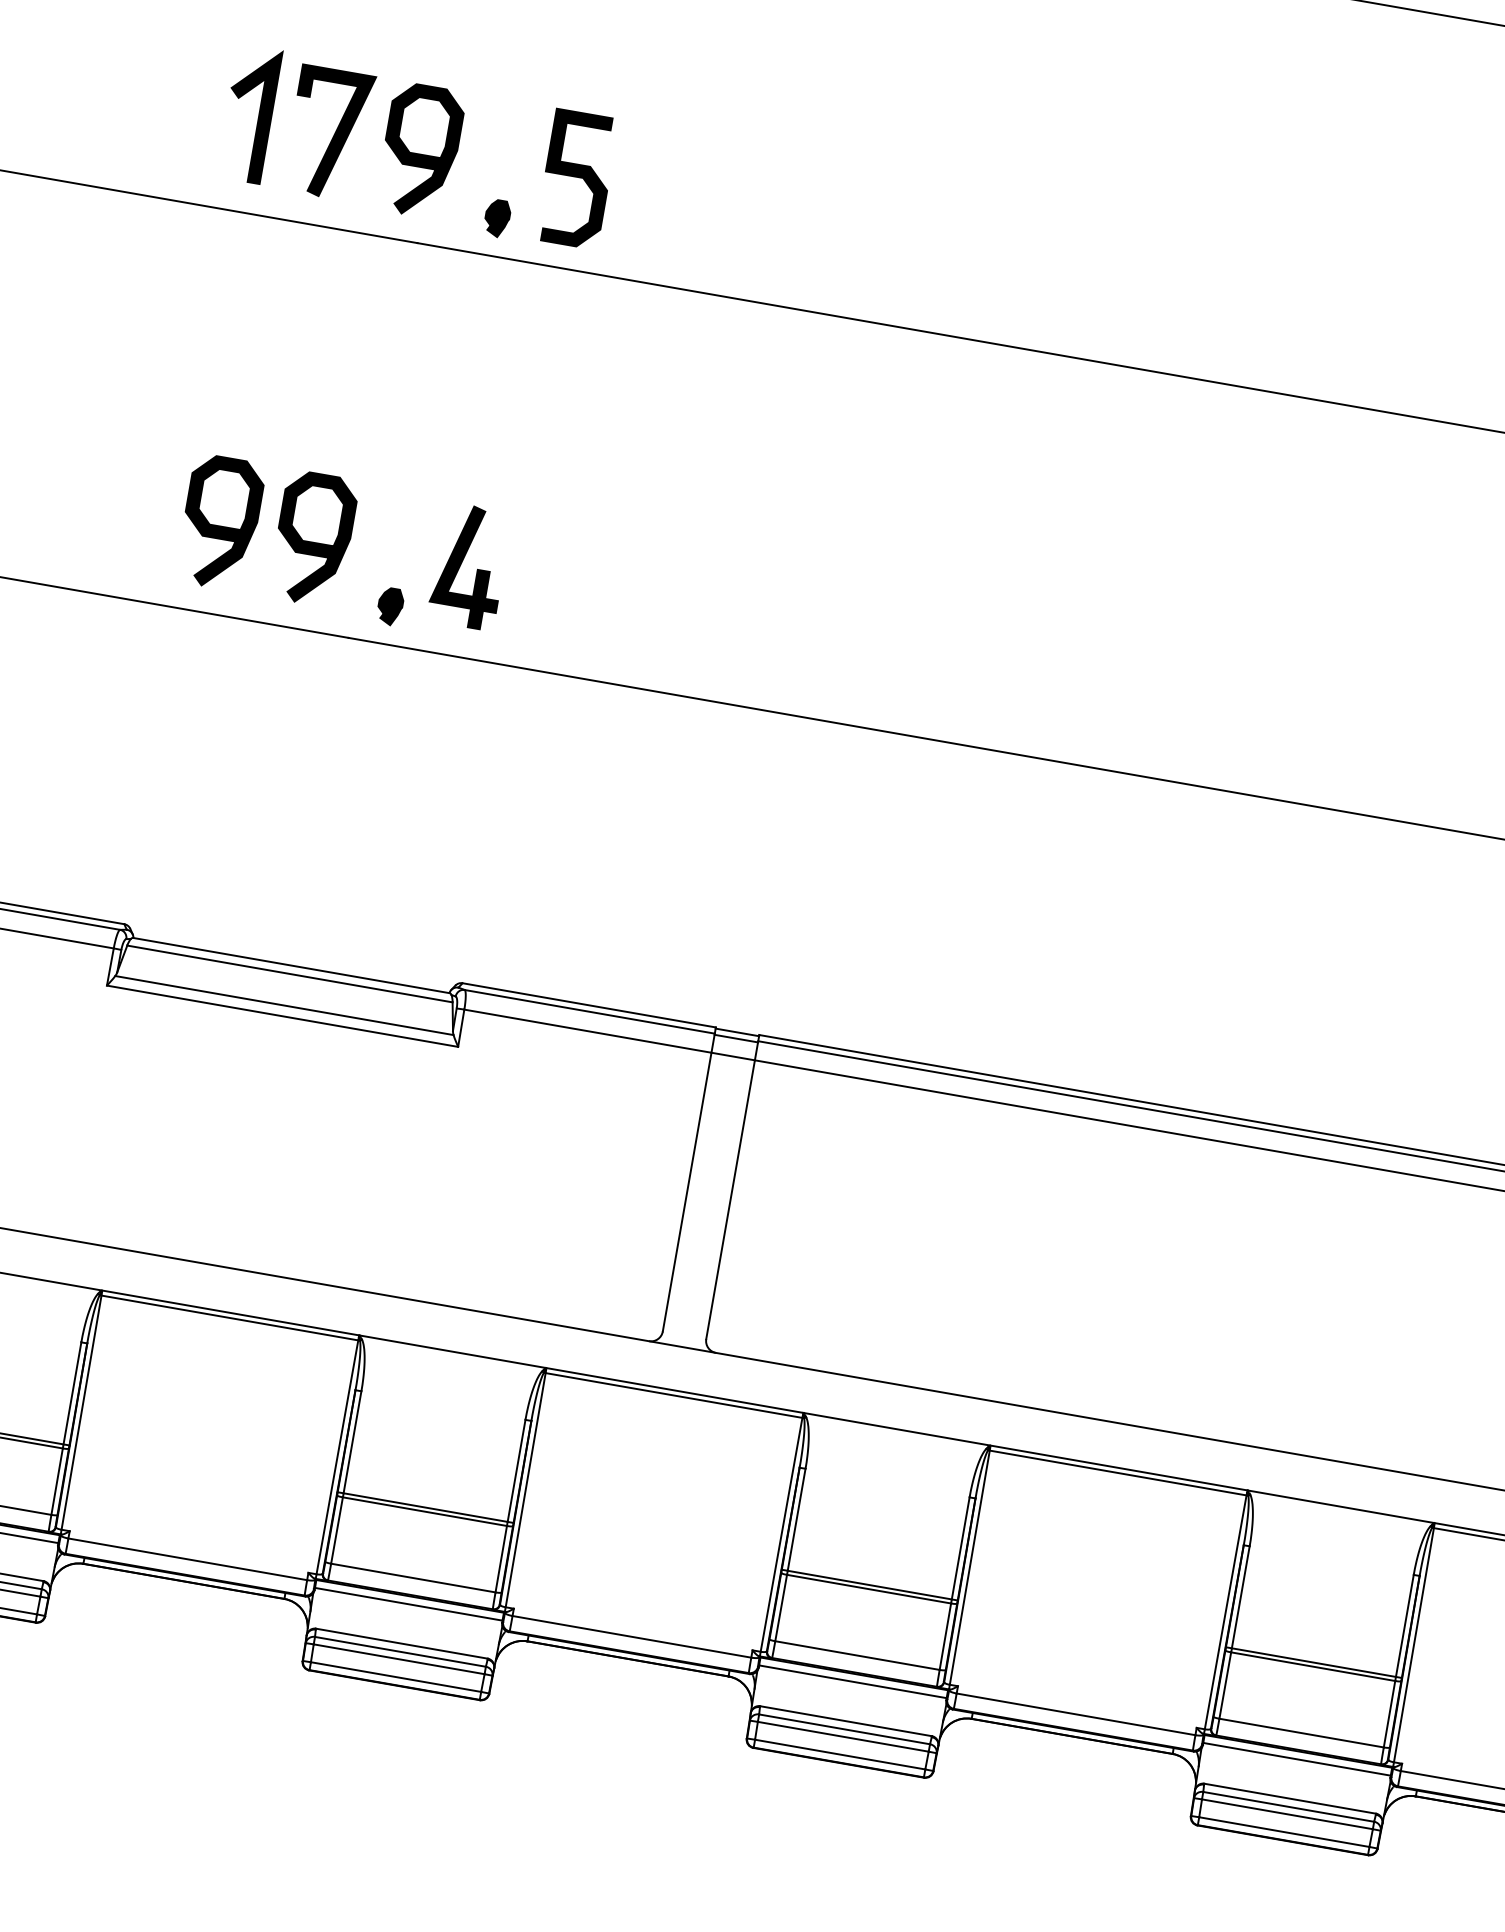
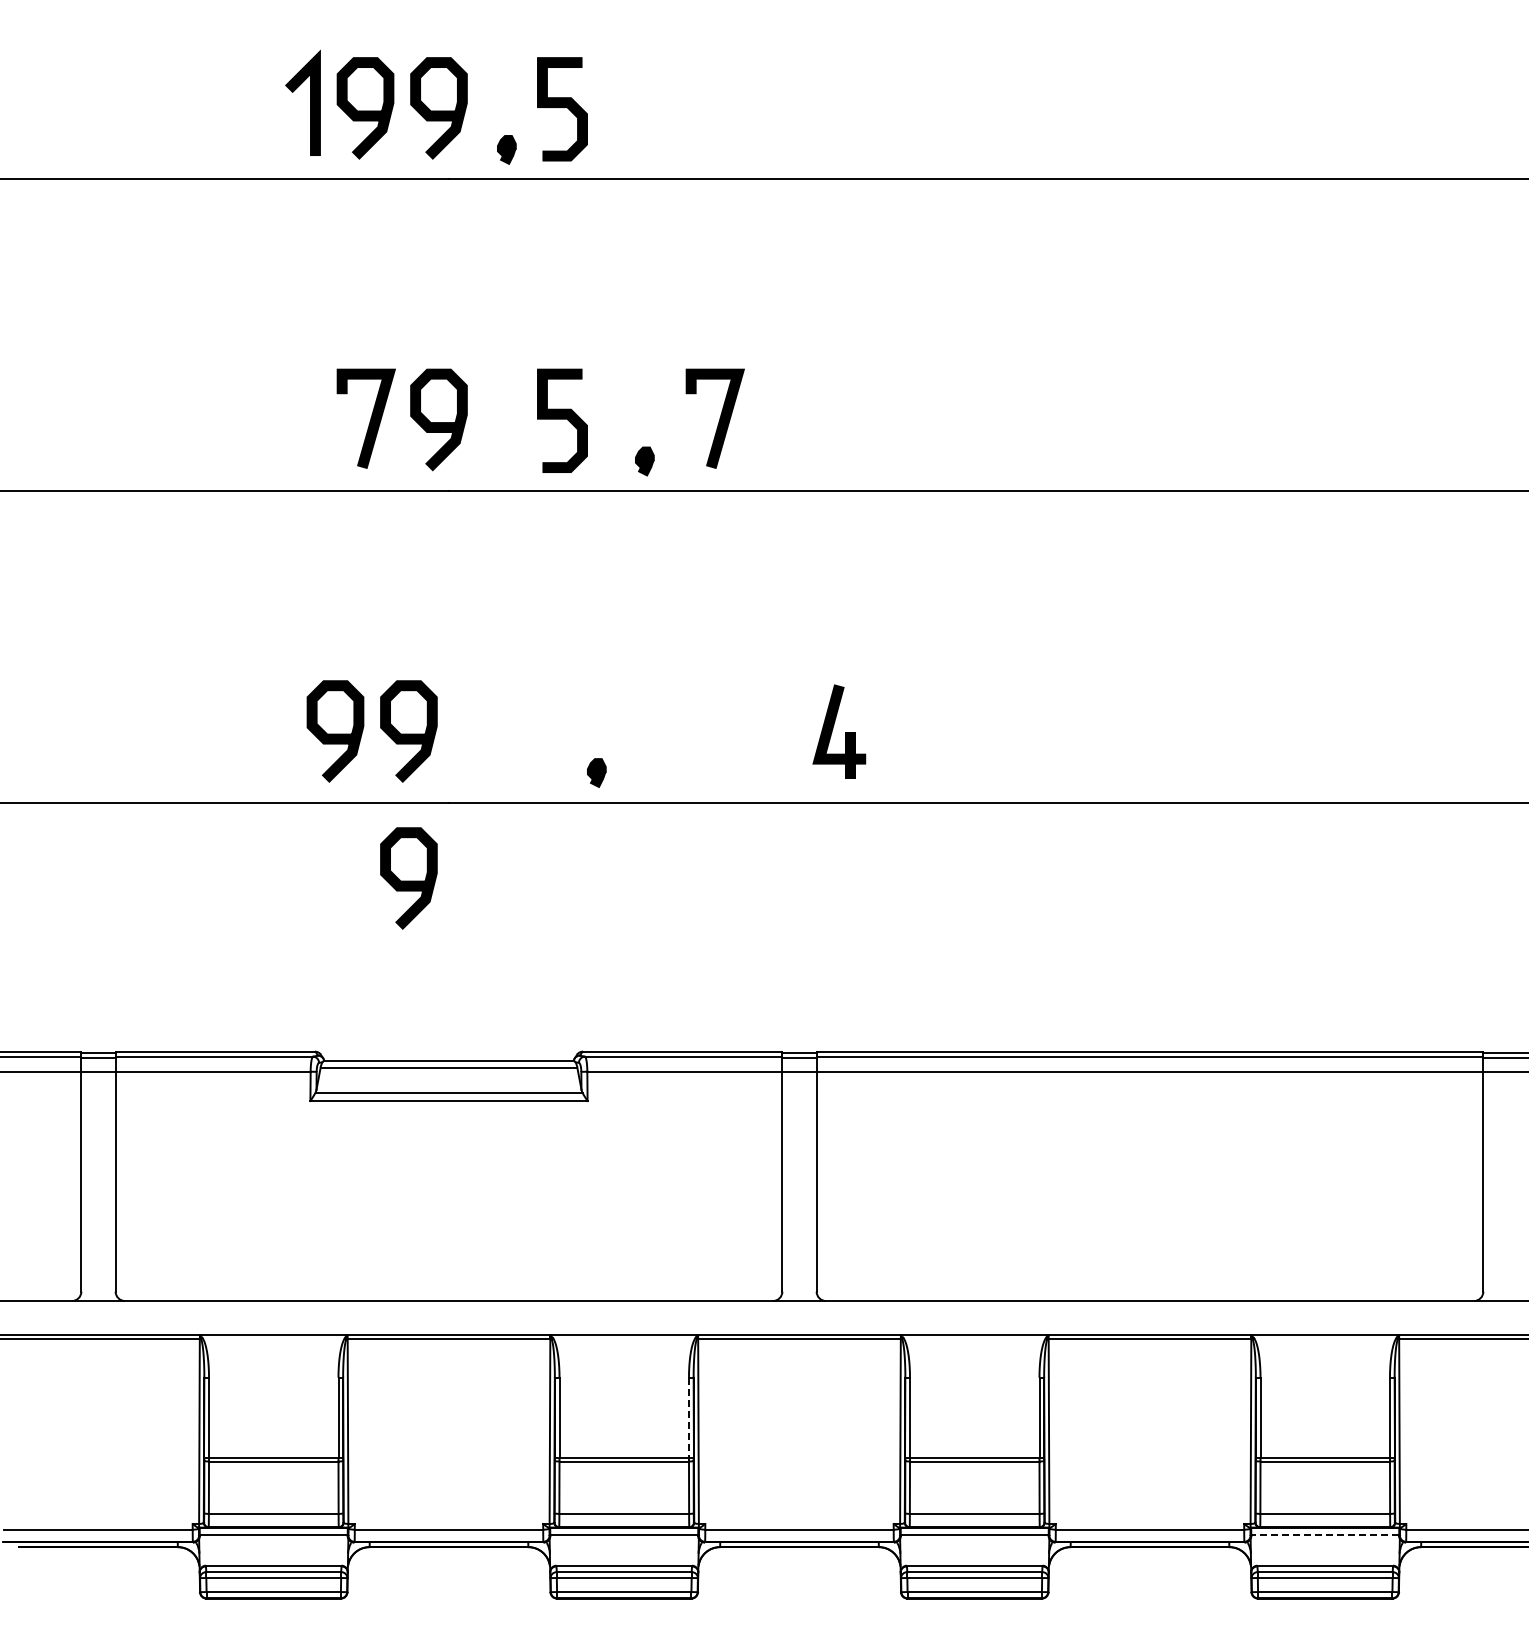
line: (258, 115) -> (310, 414), removed
line: (776, 211) -> (719, 418), added
part: (496, 218) -> (644, 461), moved
part: (477, 568) -> (845, 732), moved
part: (390, 605) -> (596, 772), moved
curve: (280, 727) -> (408, 880), added
line: (515, 1471) -> (688, 1418), solid -> dashed
line: (1297, 1759) -> (1325, 1534), solid -> dashed

